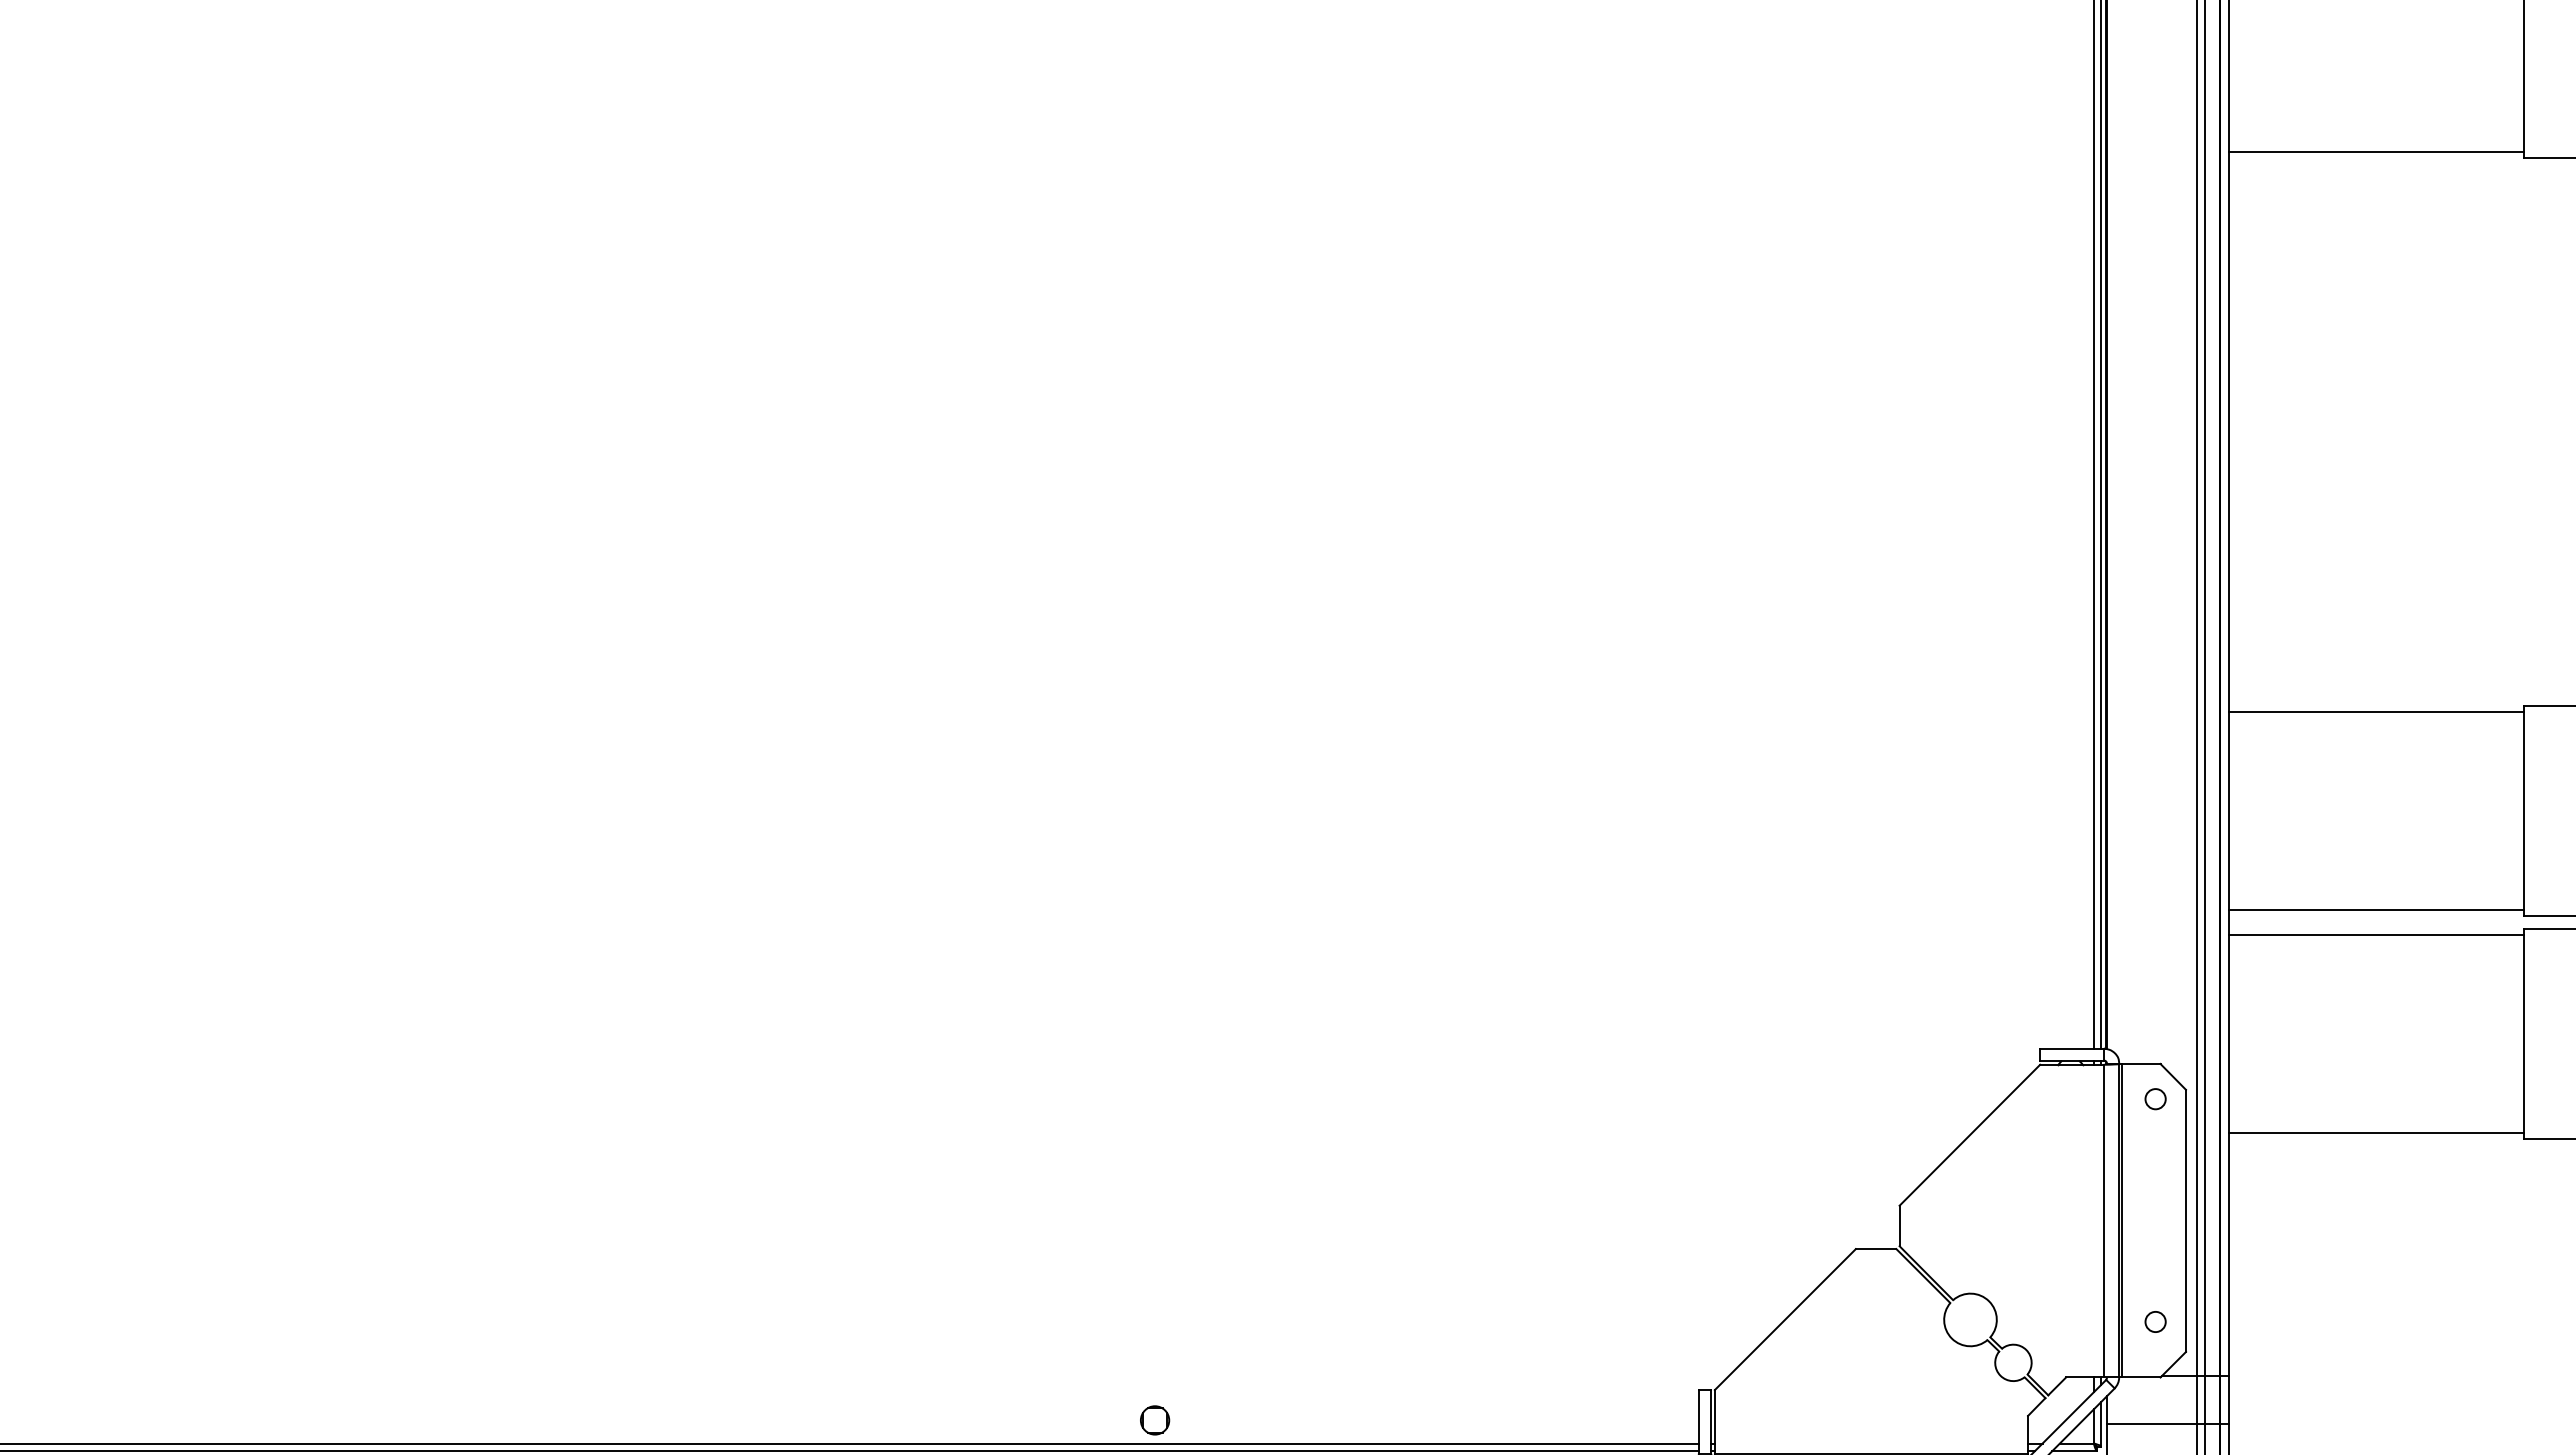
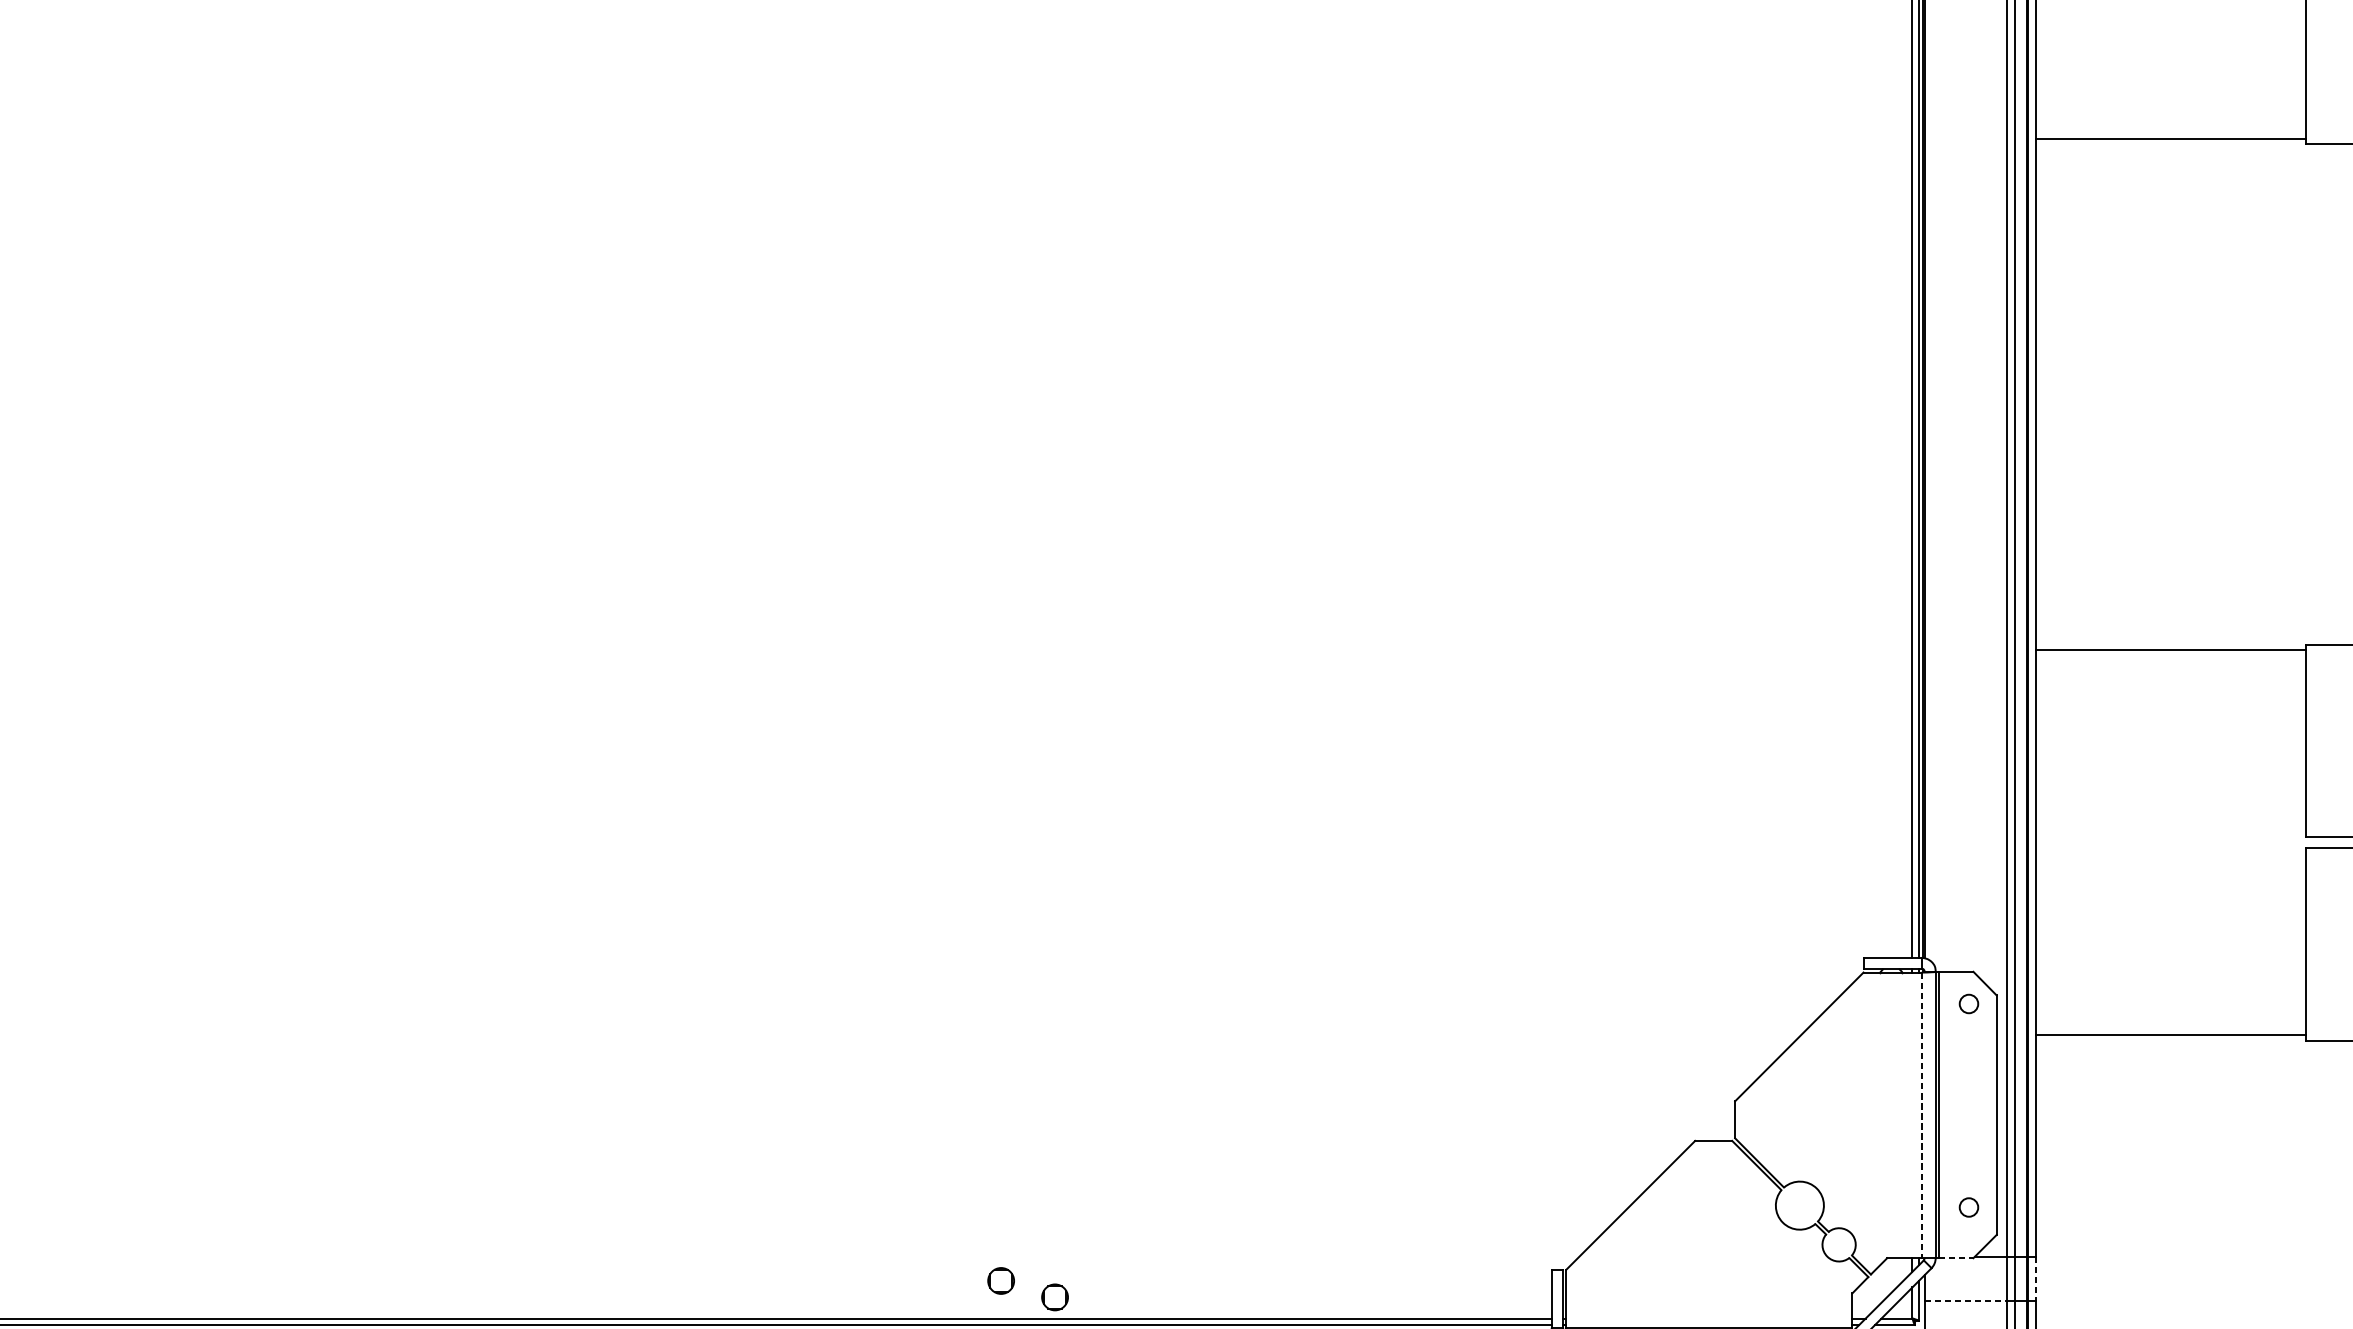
line: (2376, 910) -> (2170, 831), removed
line: (2376, 934) -> (2170, 853), removed
line: (2103, 1221) -> (1921, 1115), solid -> dashed
line: (2141, 1377) -> (1956, 1258), solid -> dashed
line: (2228, 1400) -> (2035, 1279), solid -> dashed
part: (1096, 1402) -> (1001, 1281), added
line: (2152, 1424) -> (1966, 1301), solid -> dashed

